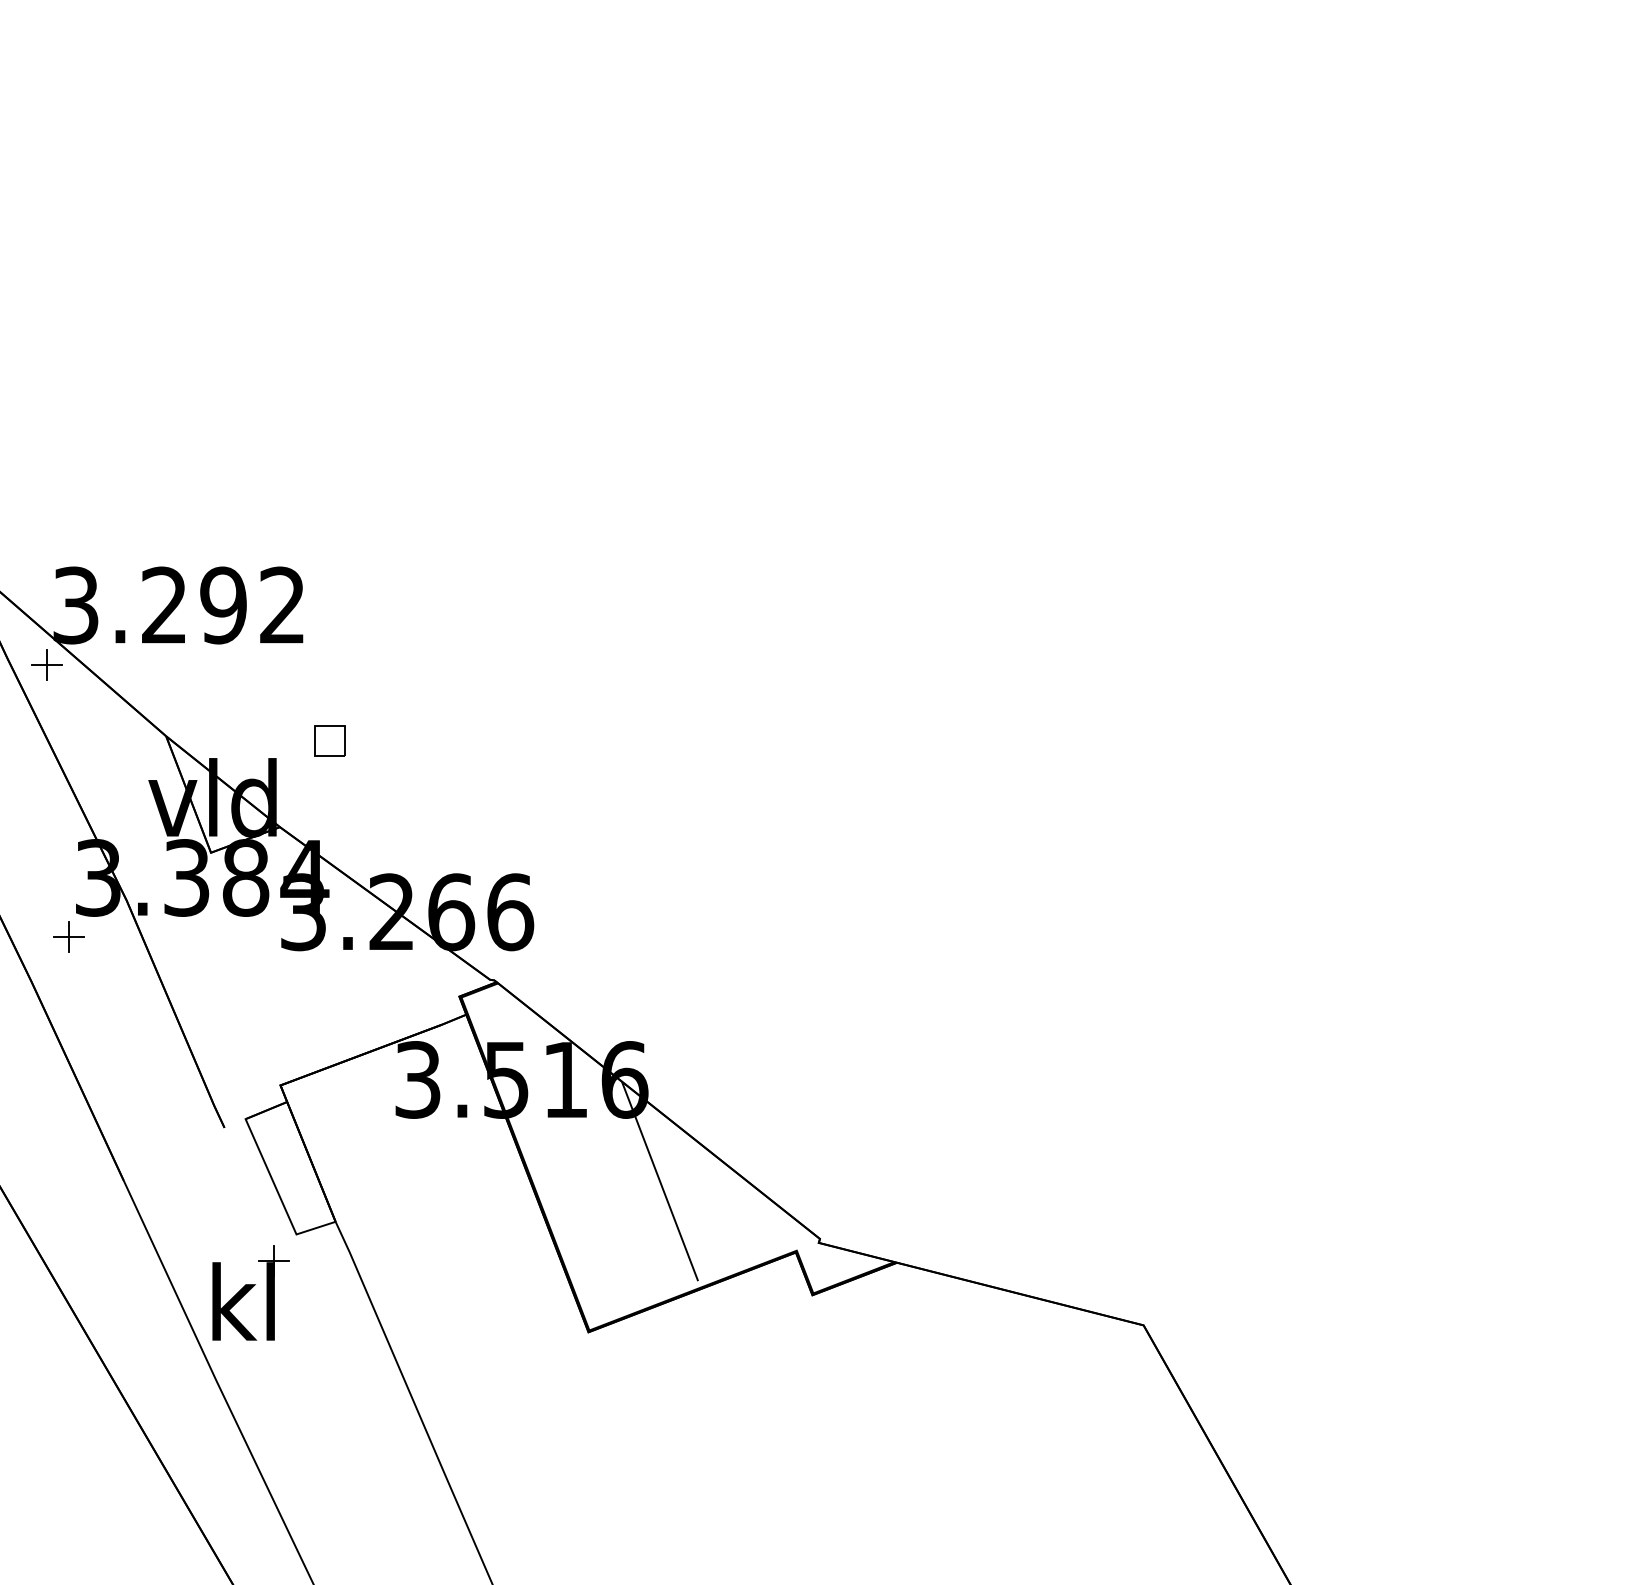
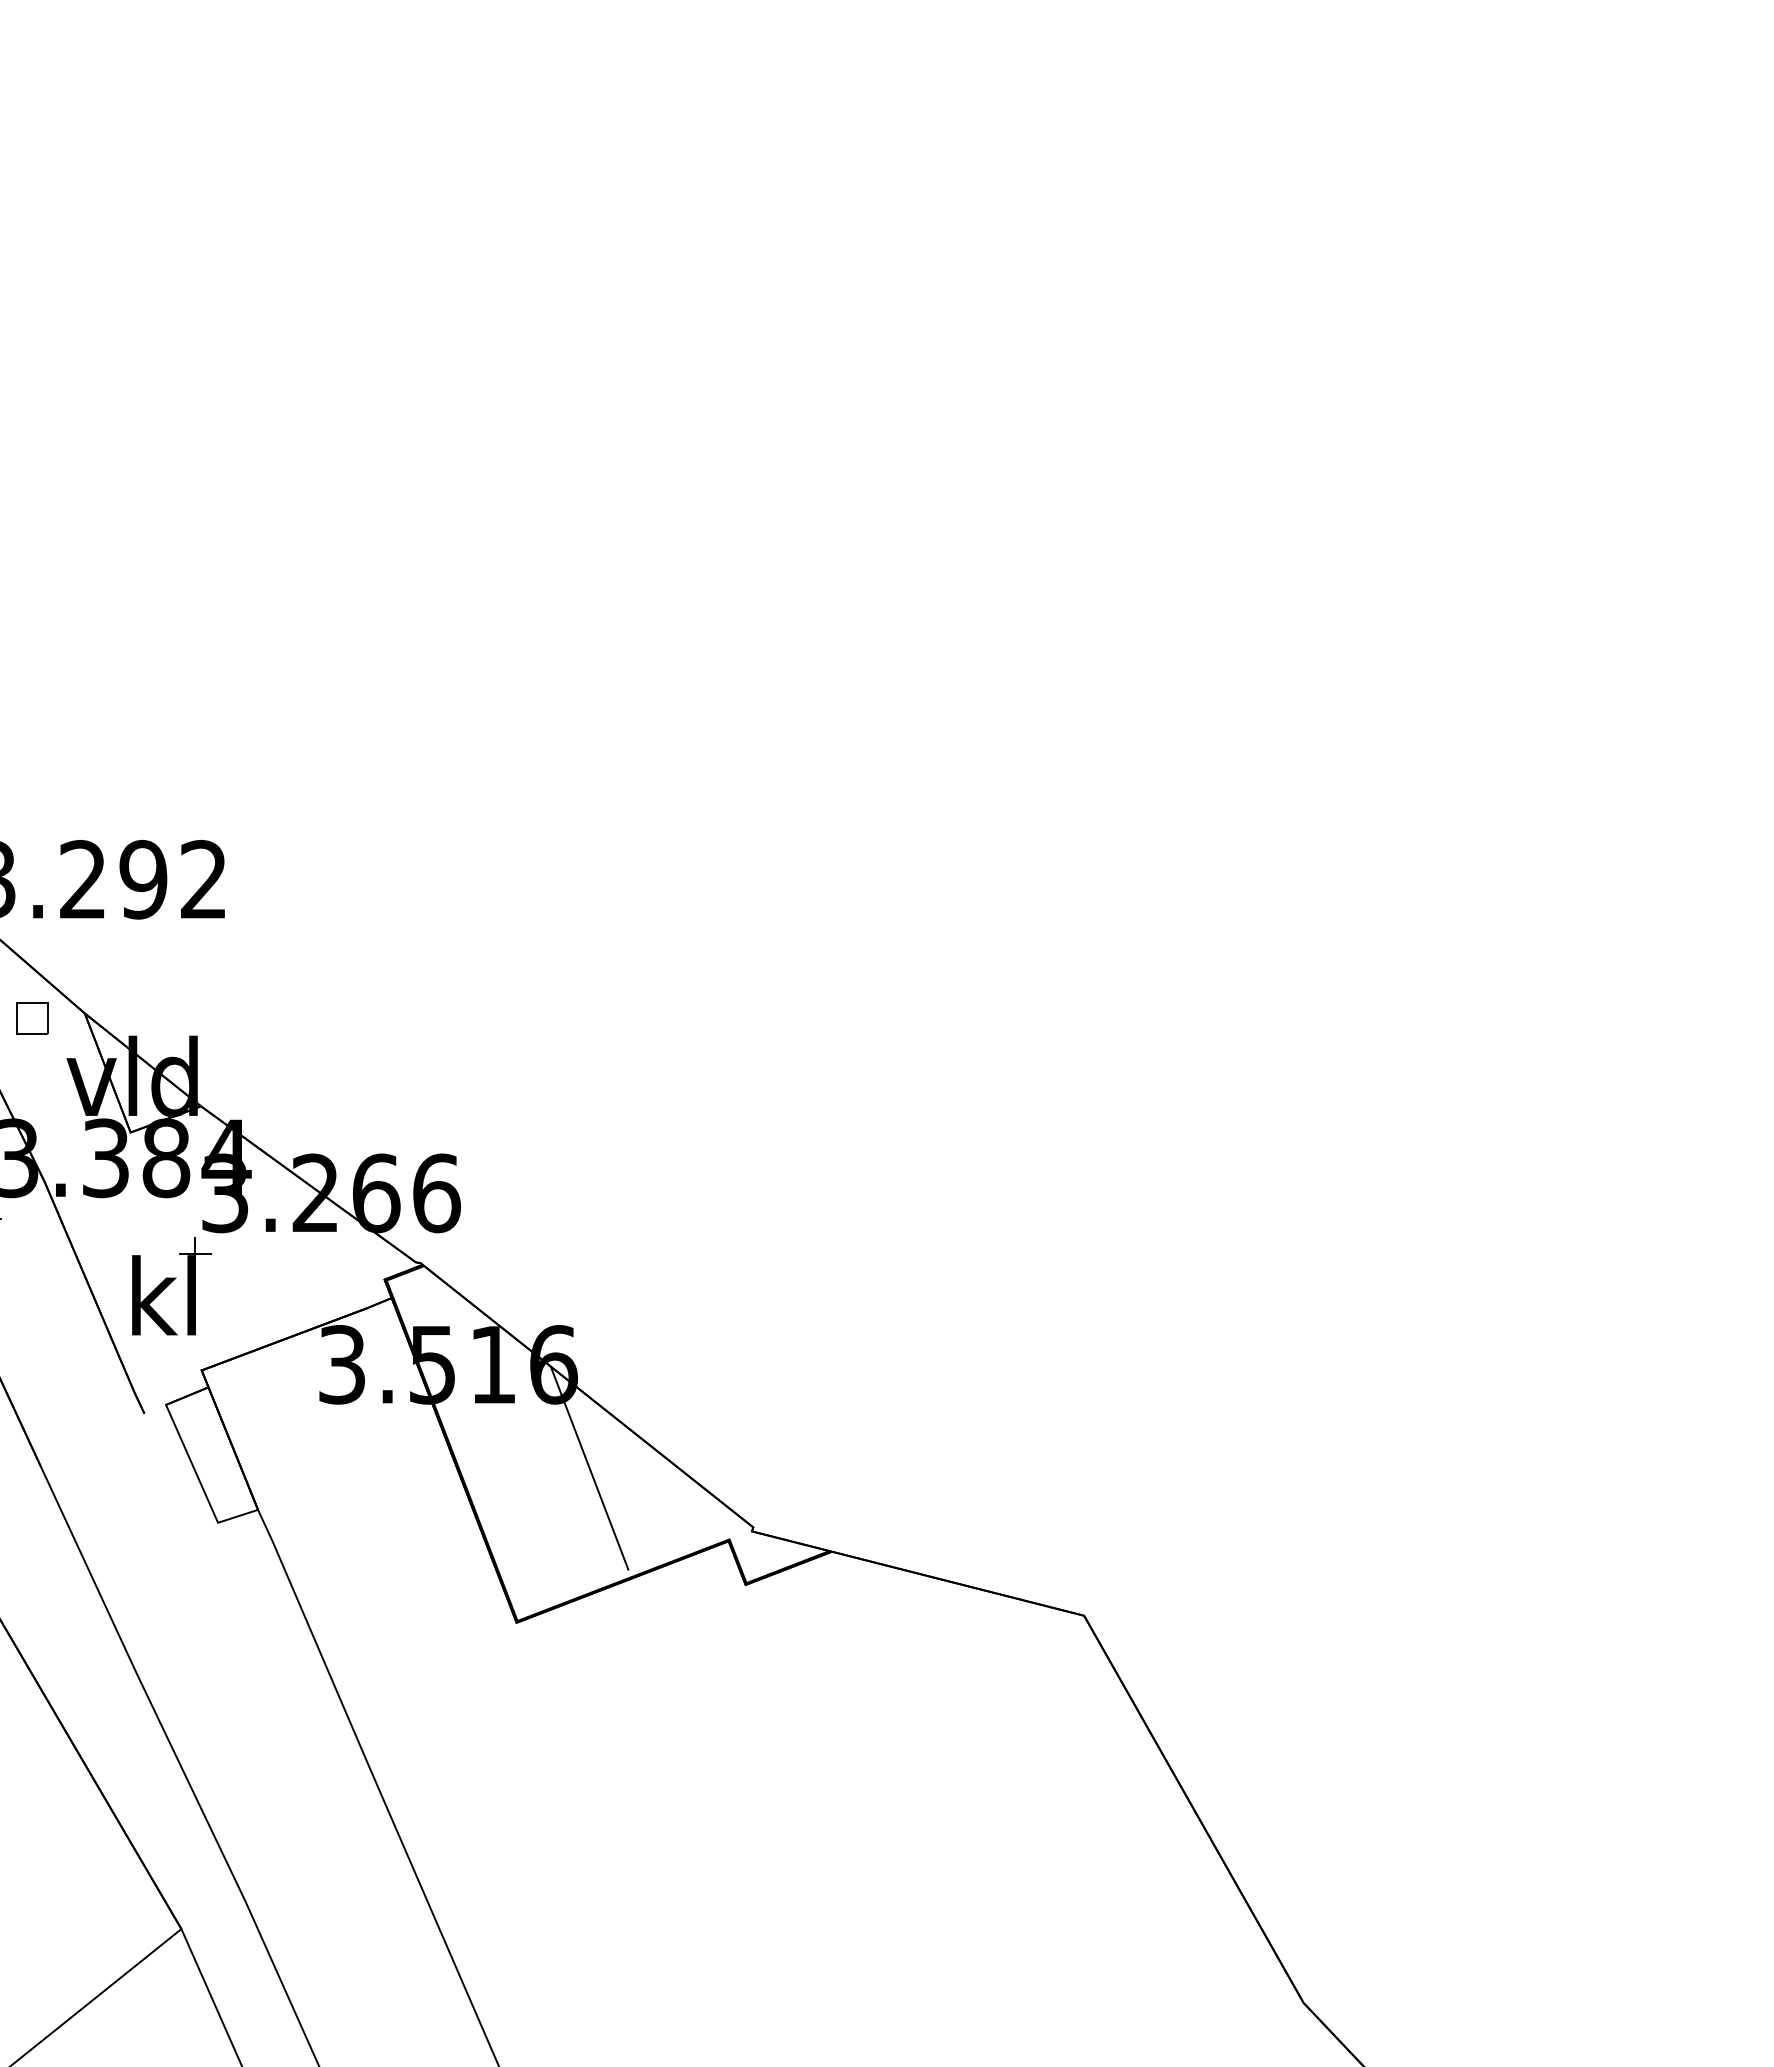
part: (330, 741) -> (32, 1018), moved
part: (250, 1292) -> (171, 1286), moved

